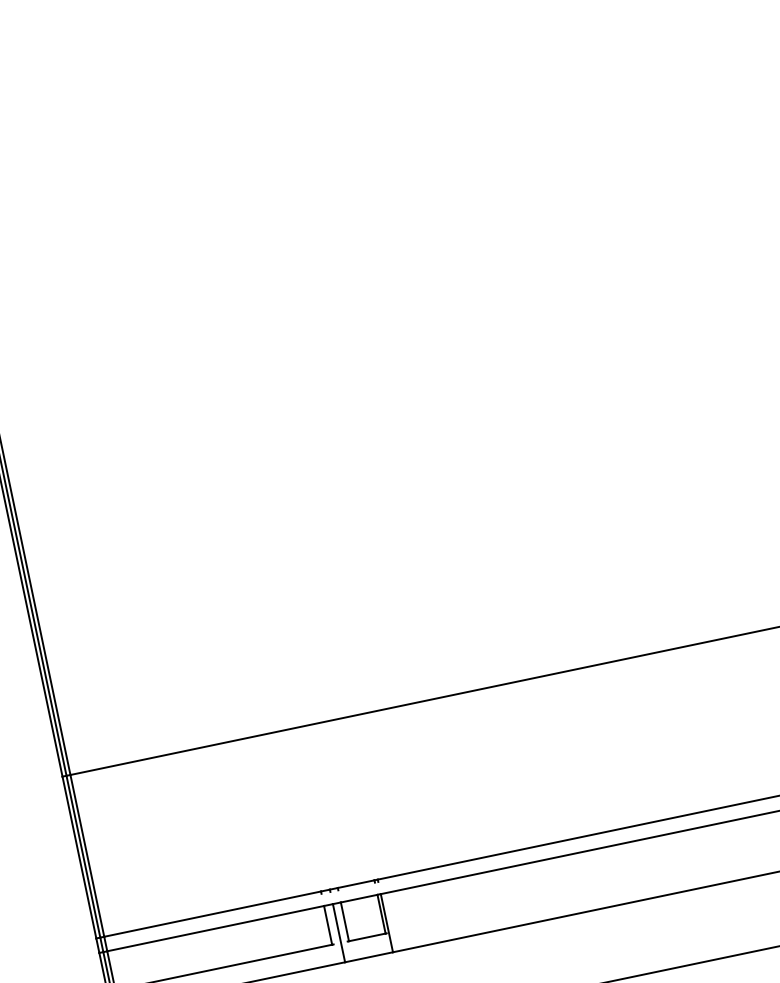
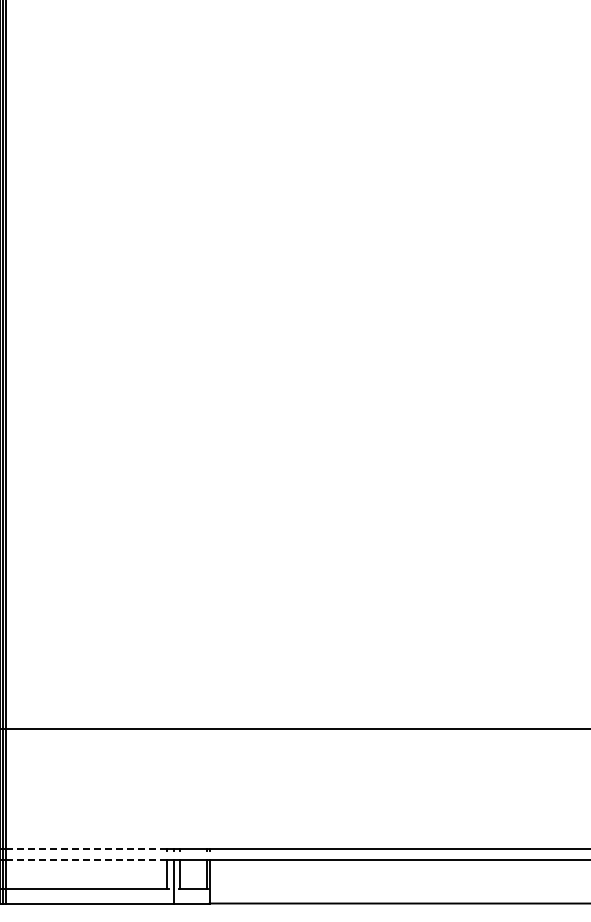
line: (212, 914) -> (86, 849), solid -> dashed
line: (215, 929) -> (86, 860), solid -> dashed

